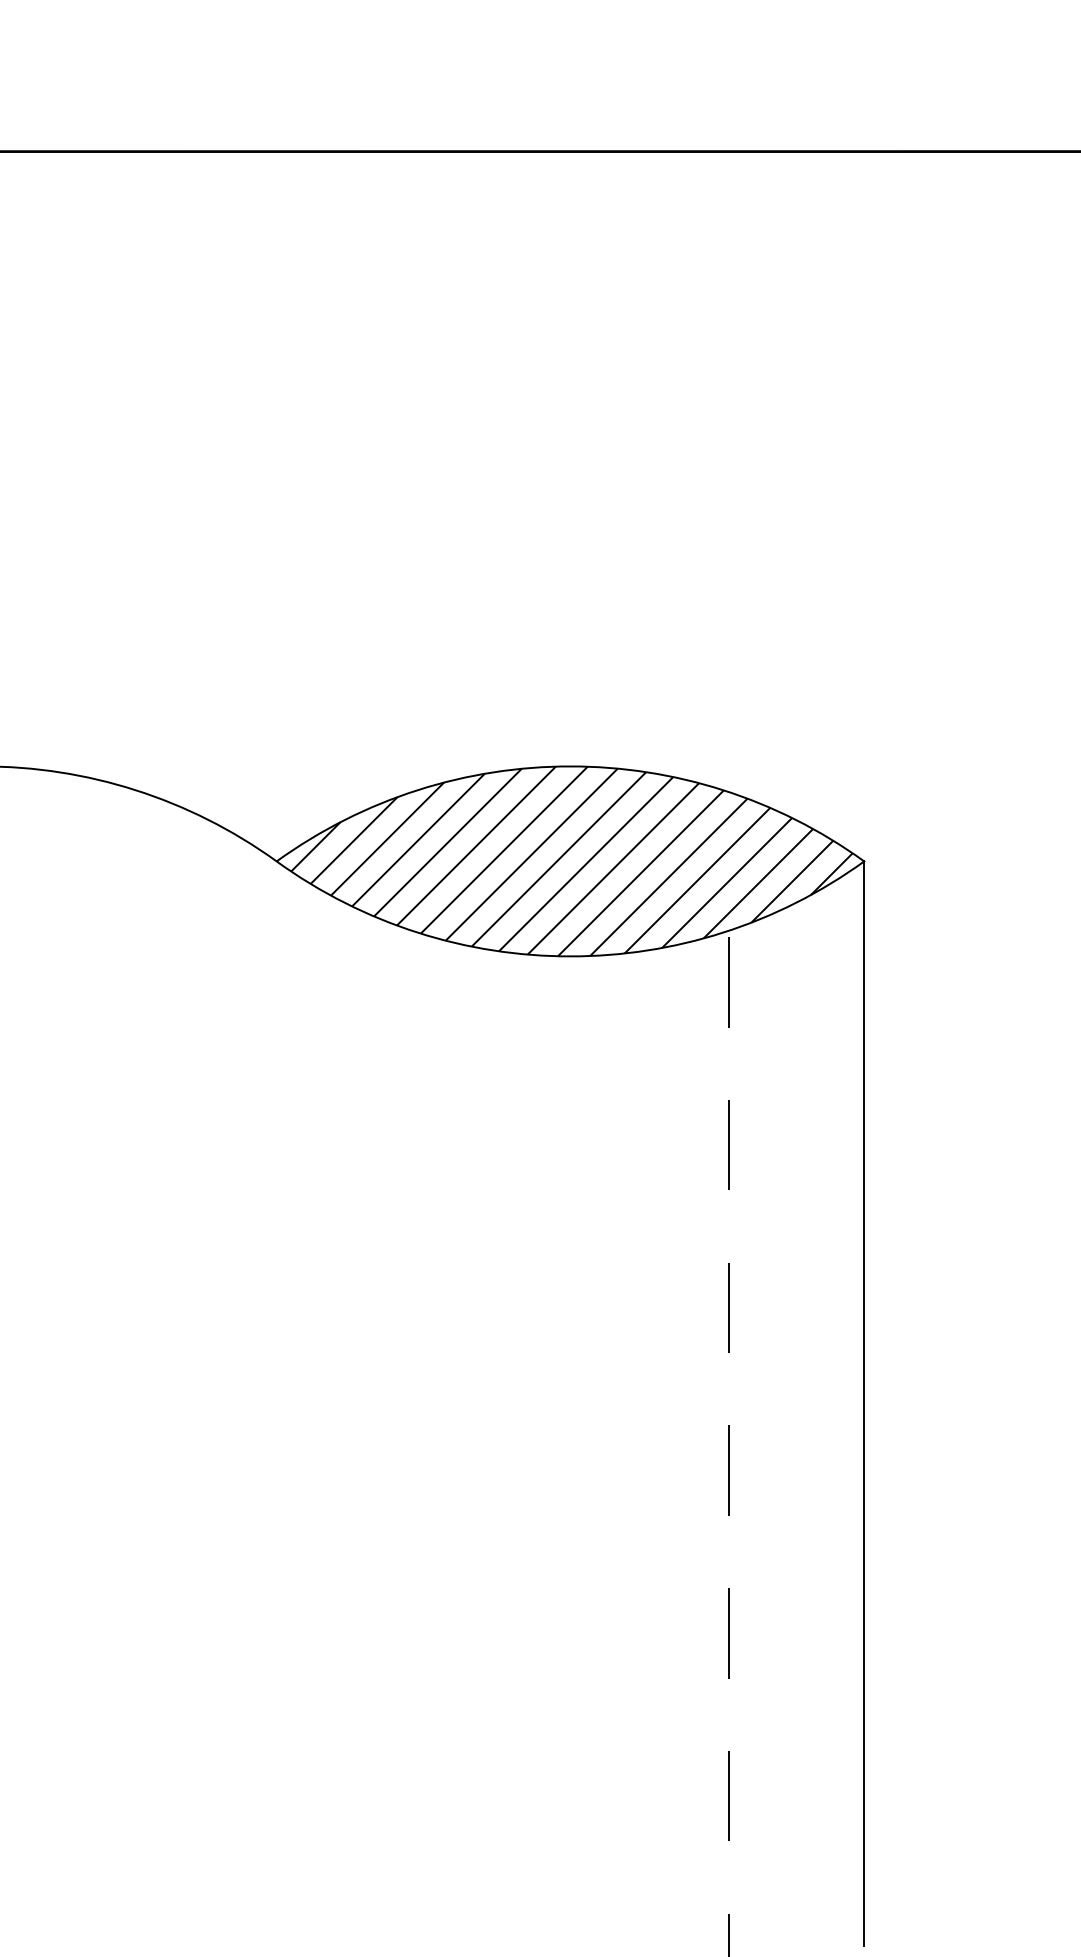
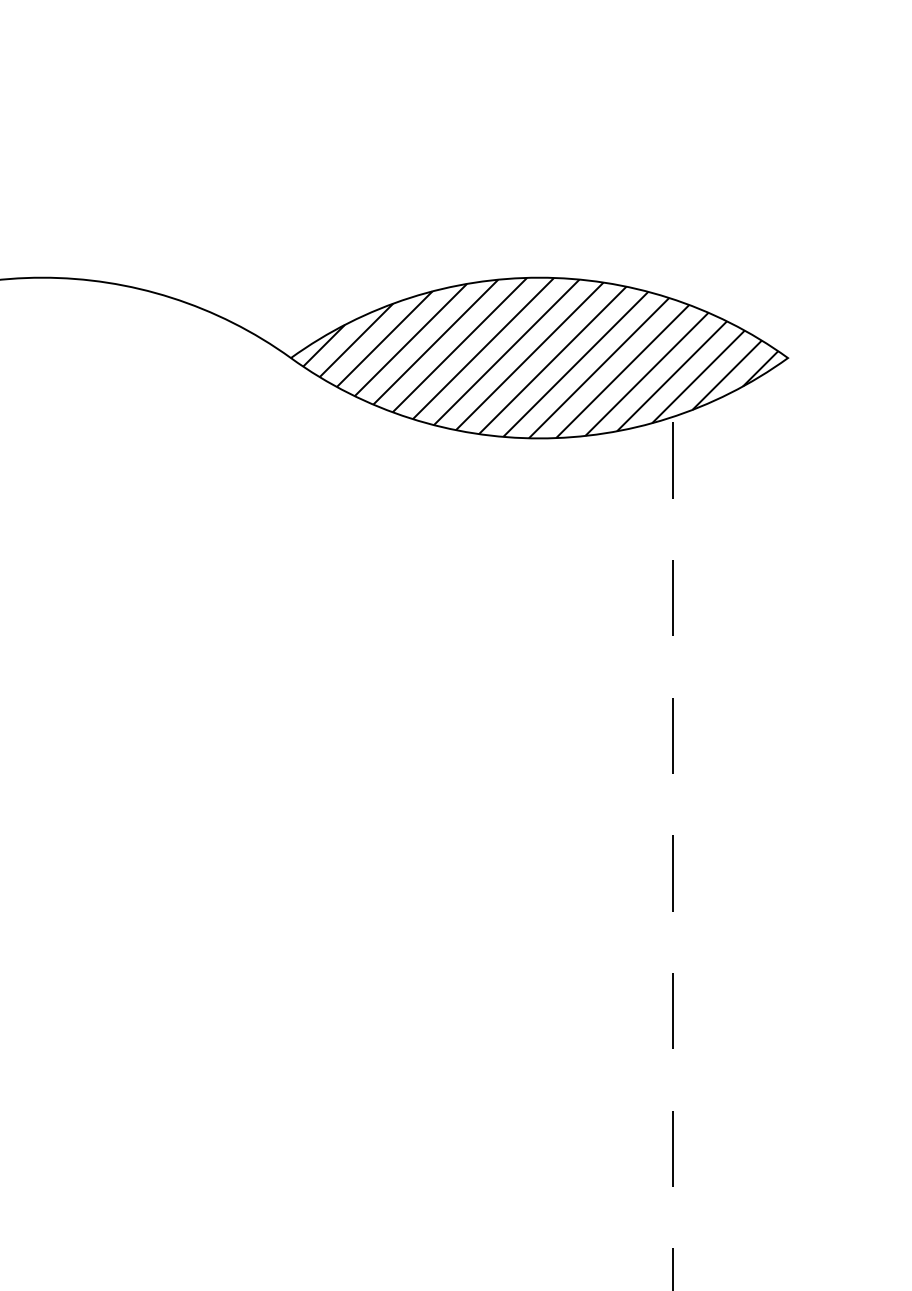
line: (864, 1403) -> (788, 816), removed

